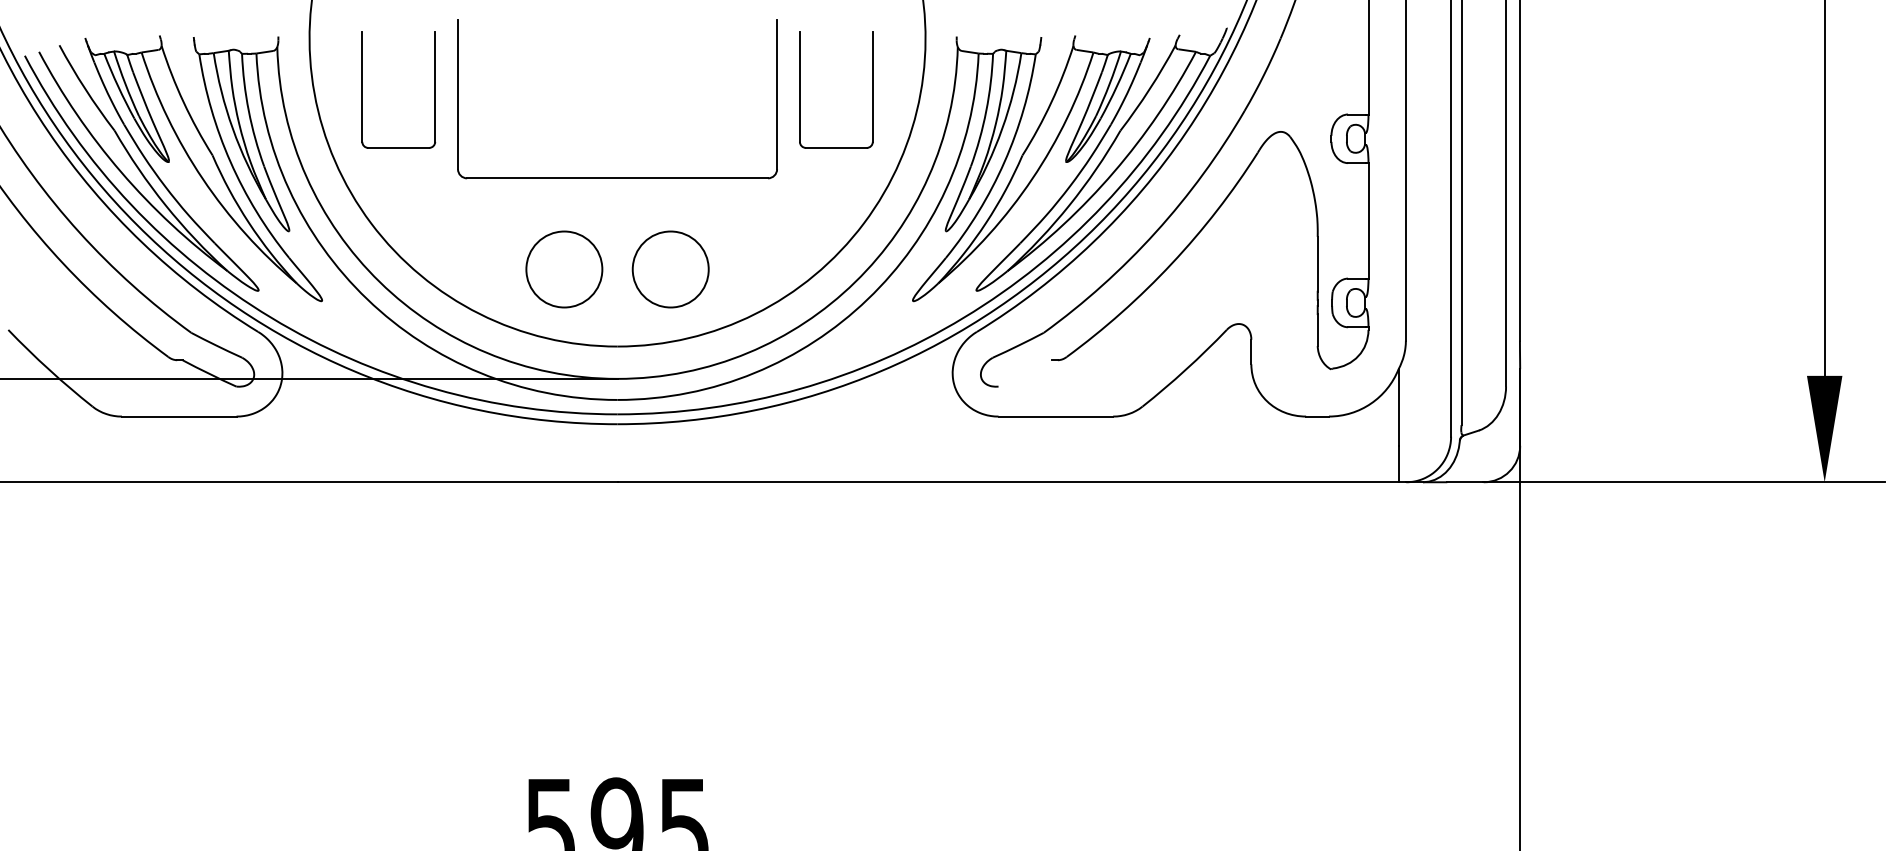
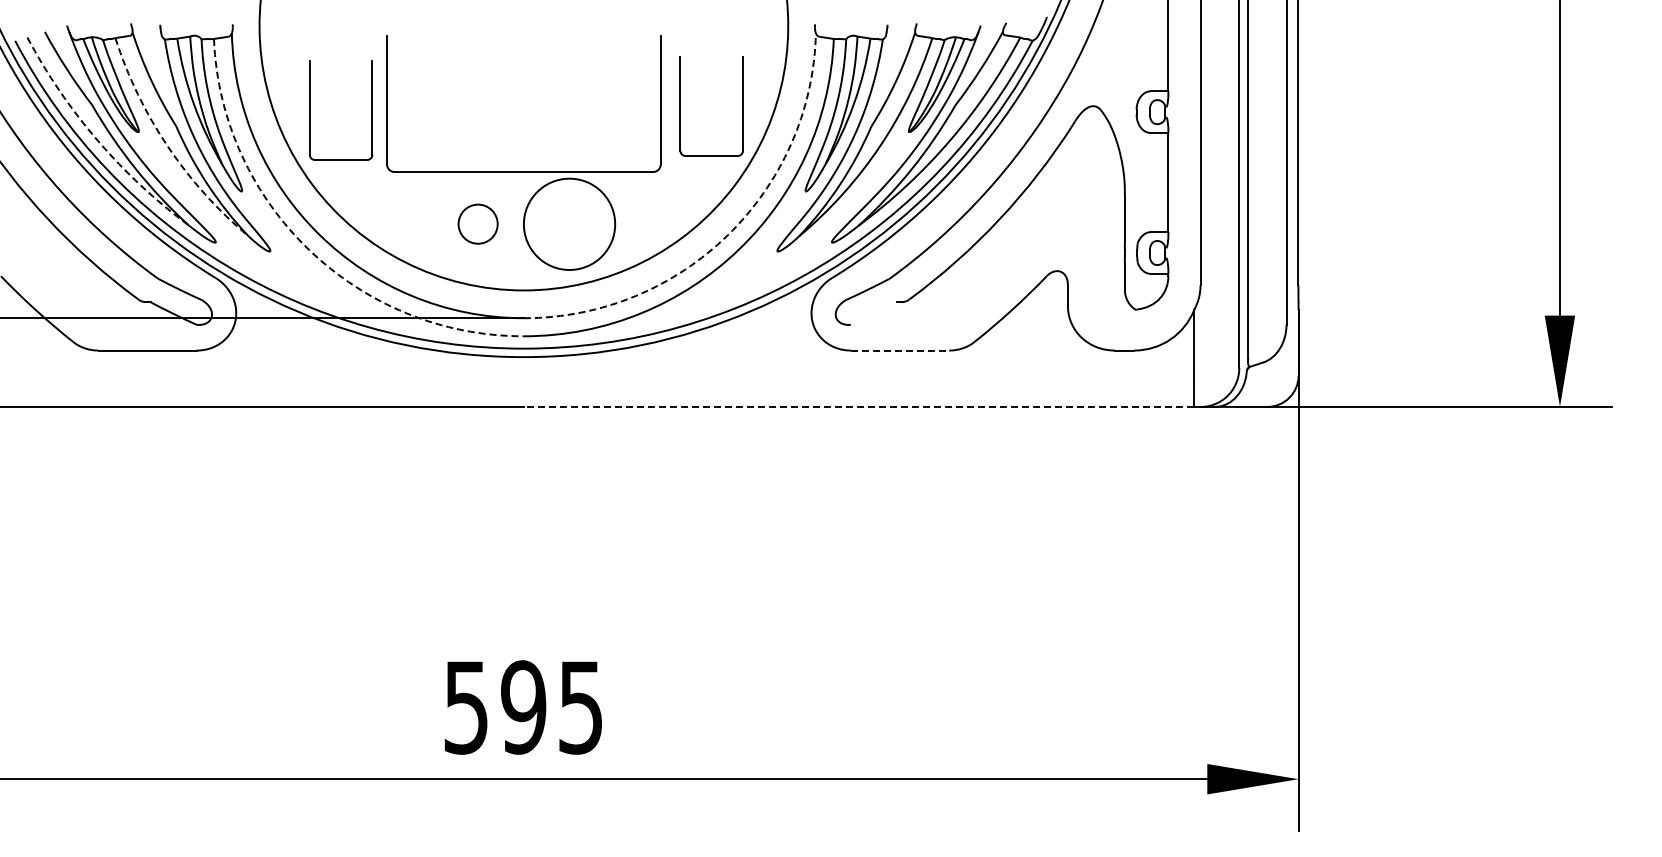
part: (434, 90) -> (371, 110), moved
part: (800, 90) -> (680, 106), moved
arc: (120, 171) -> (97, 140), solid -> dashed
part: (617, 177) -> (523, 171), moved
arc: (202, 178) -> (167, 146), solid -> dashed
circle: (563, 268) -> (477, 223), size x0.6
circle: (670, 268) -> (569, 223), size x1.4
arc: (854, 282) -> (727, 235), solid -> dashed
arc: (367, 298) -> (309, 249), solid -> dashed
line: (1056, 416) -> (900, 350), solid -> dashed
line: (1007, 481) -> (858, 406), solid -> dashed

